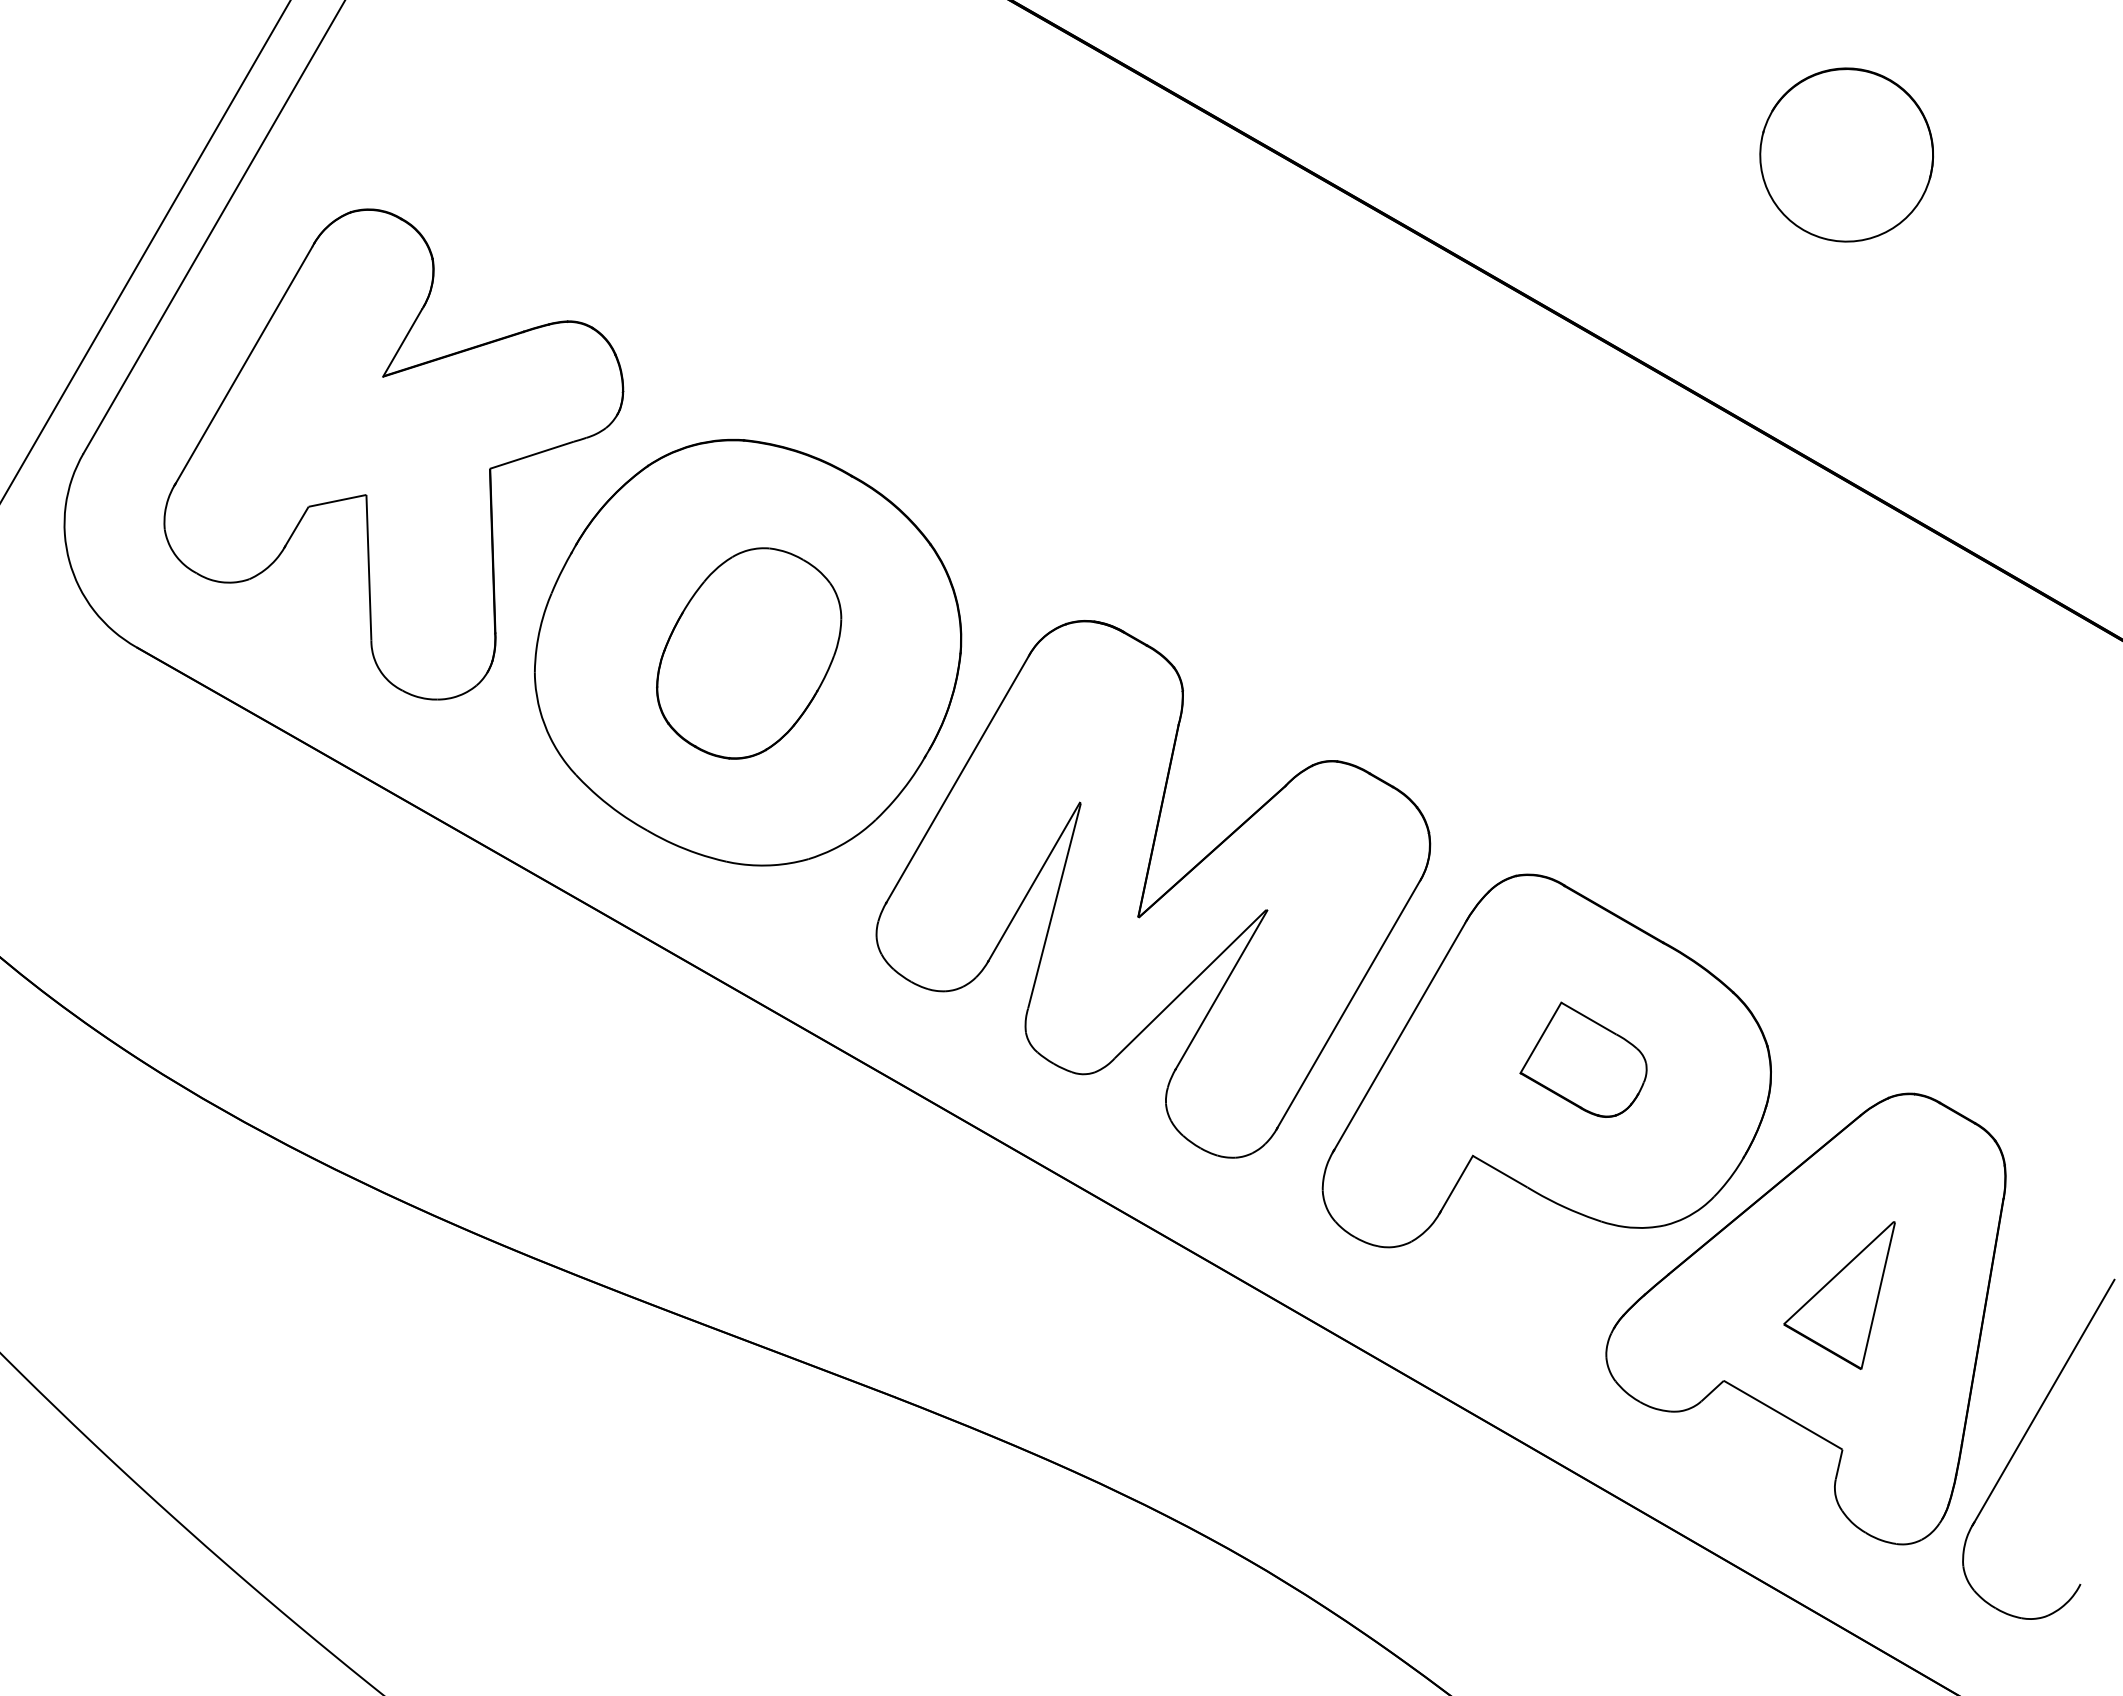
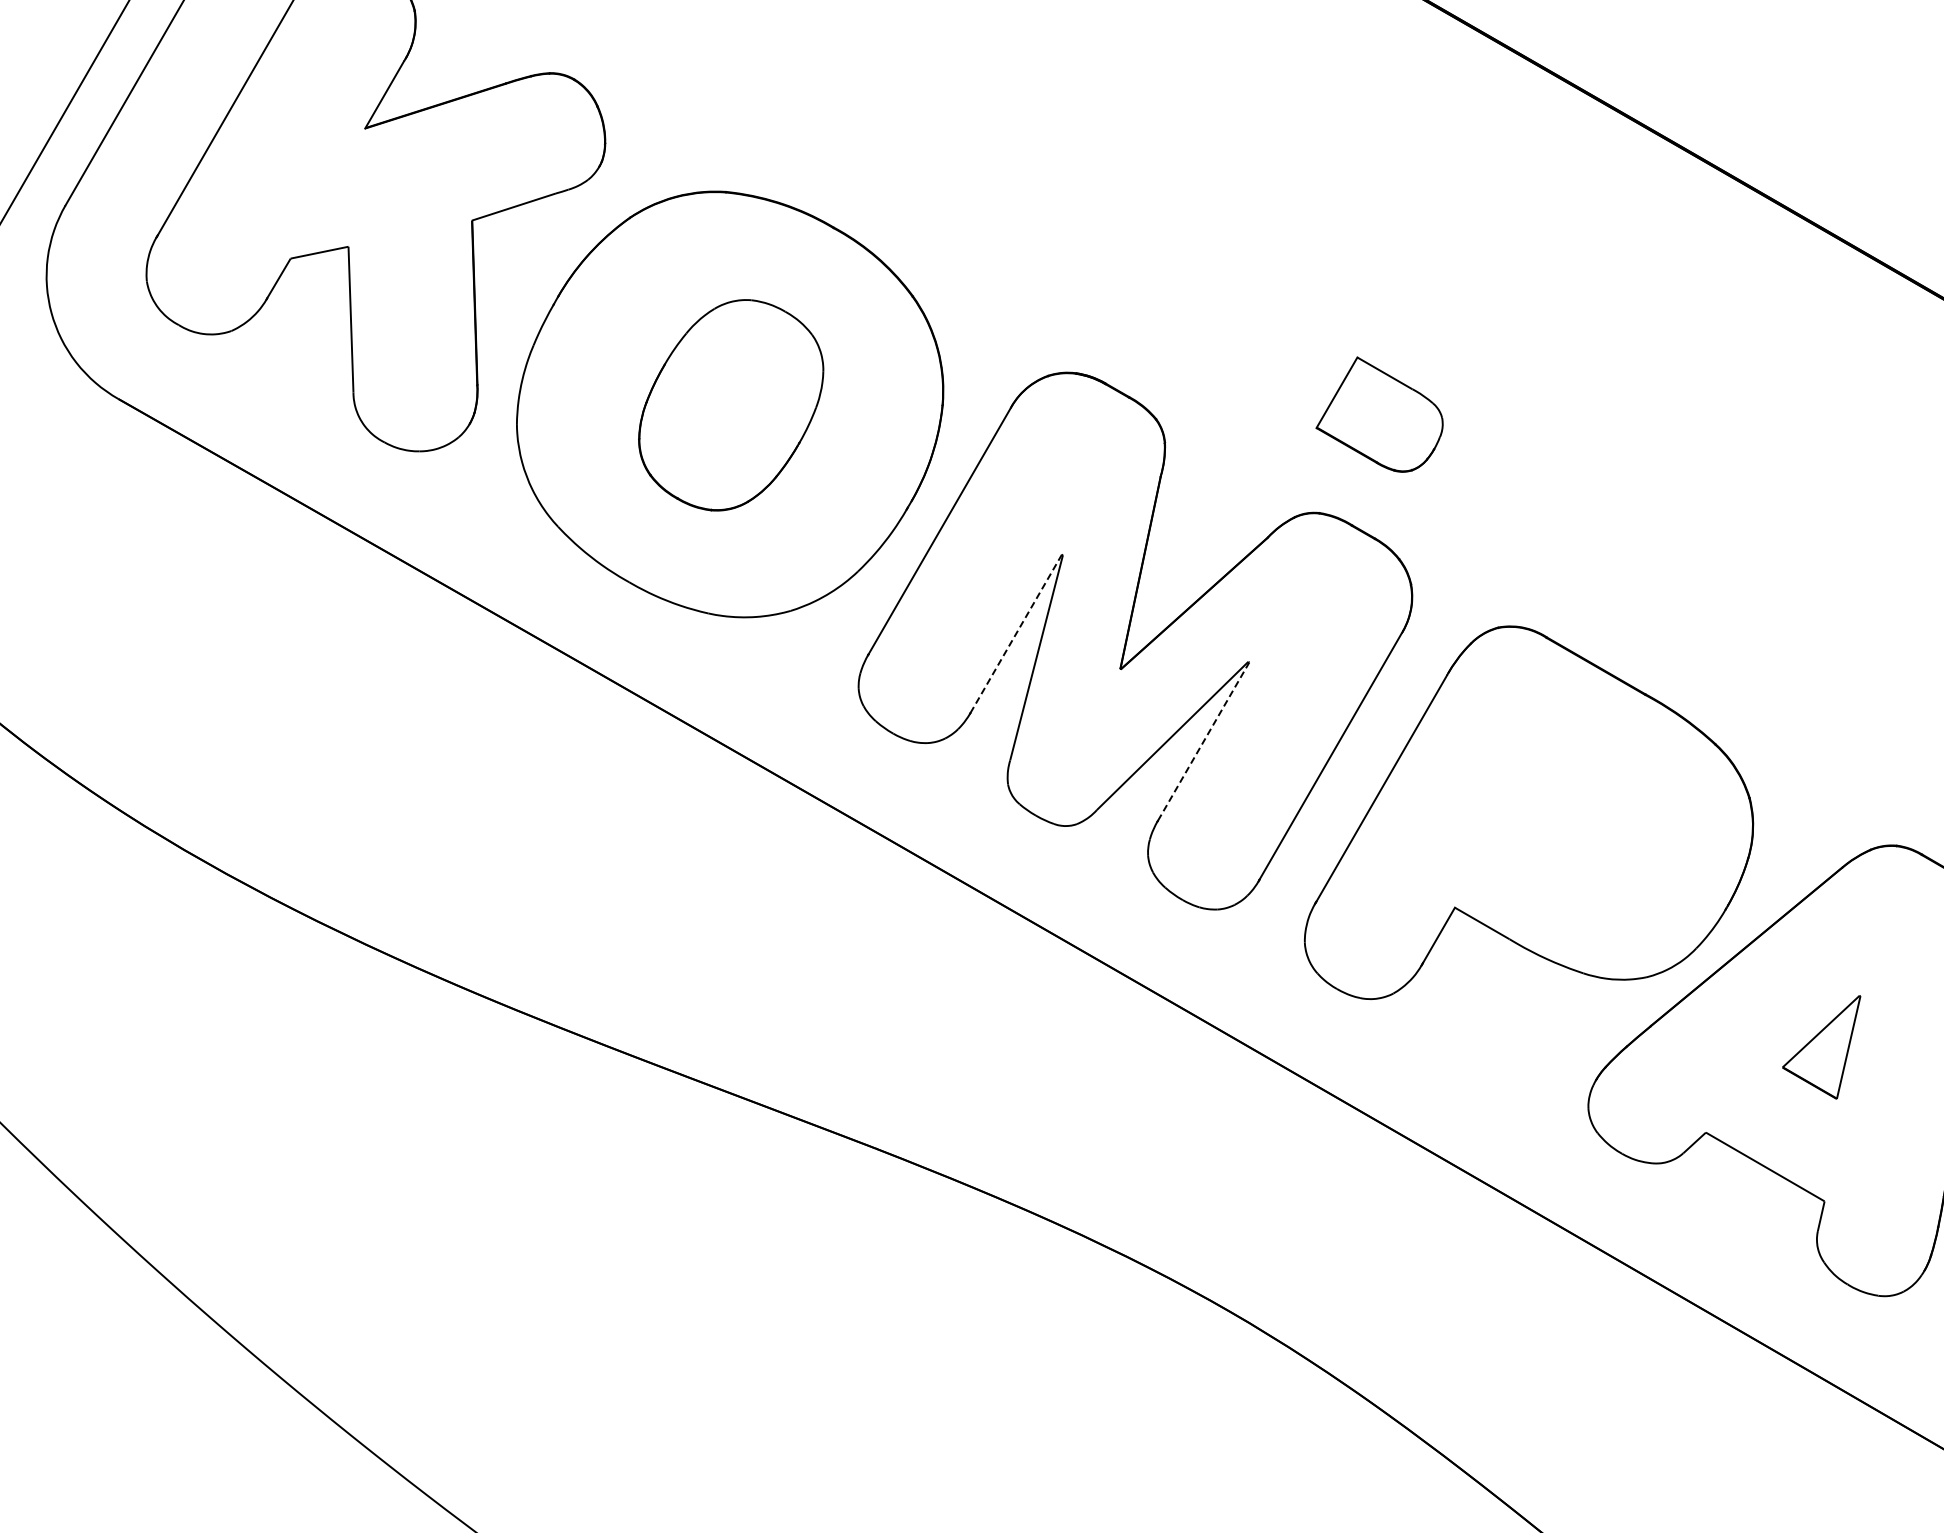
line: (1033, 882) -> (1015, 634), solid -> dashed
line: (1221, 989) -> (1203, 741), solid -> dashed
part: (1583, 1059) -> (1379, 414), moved
part: (1839, 1295) -> (1821, 1047), size x0.7

